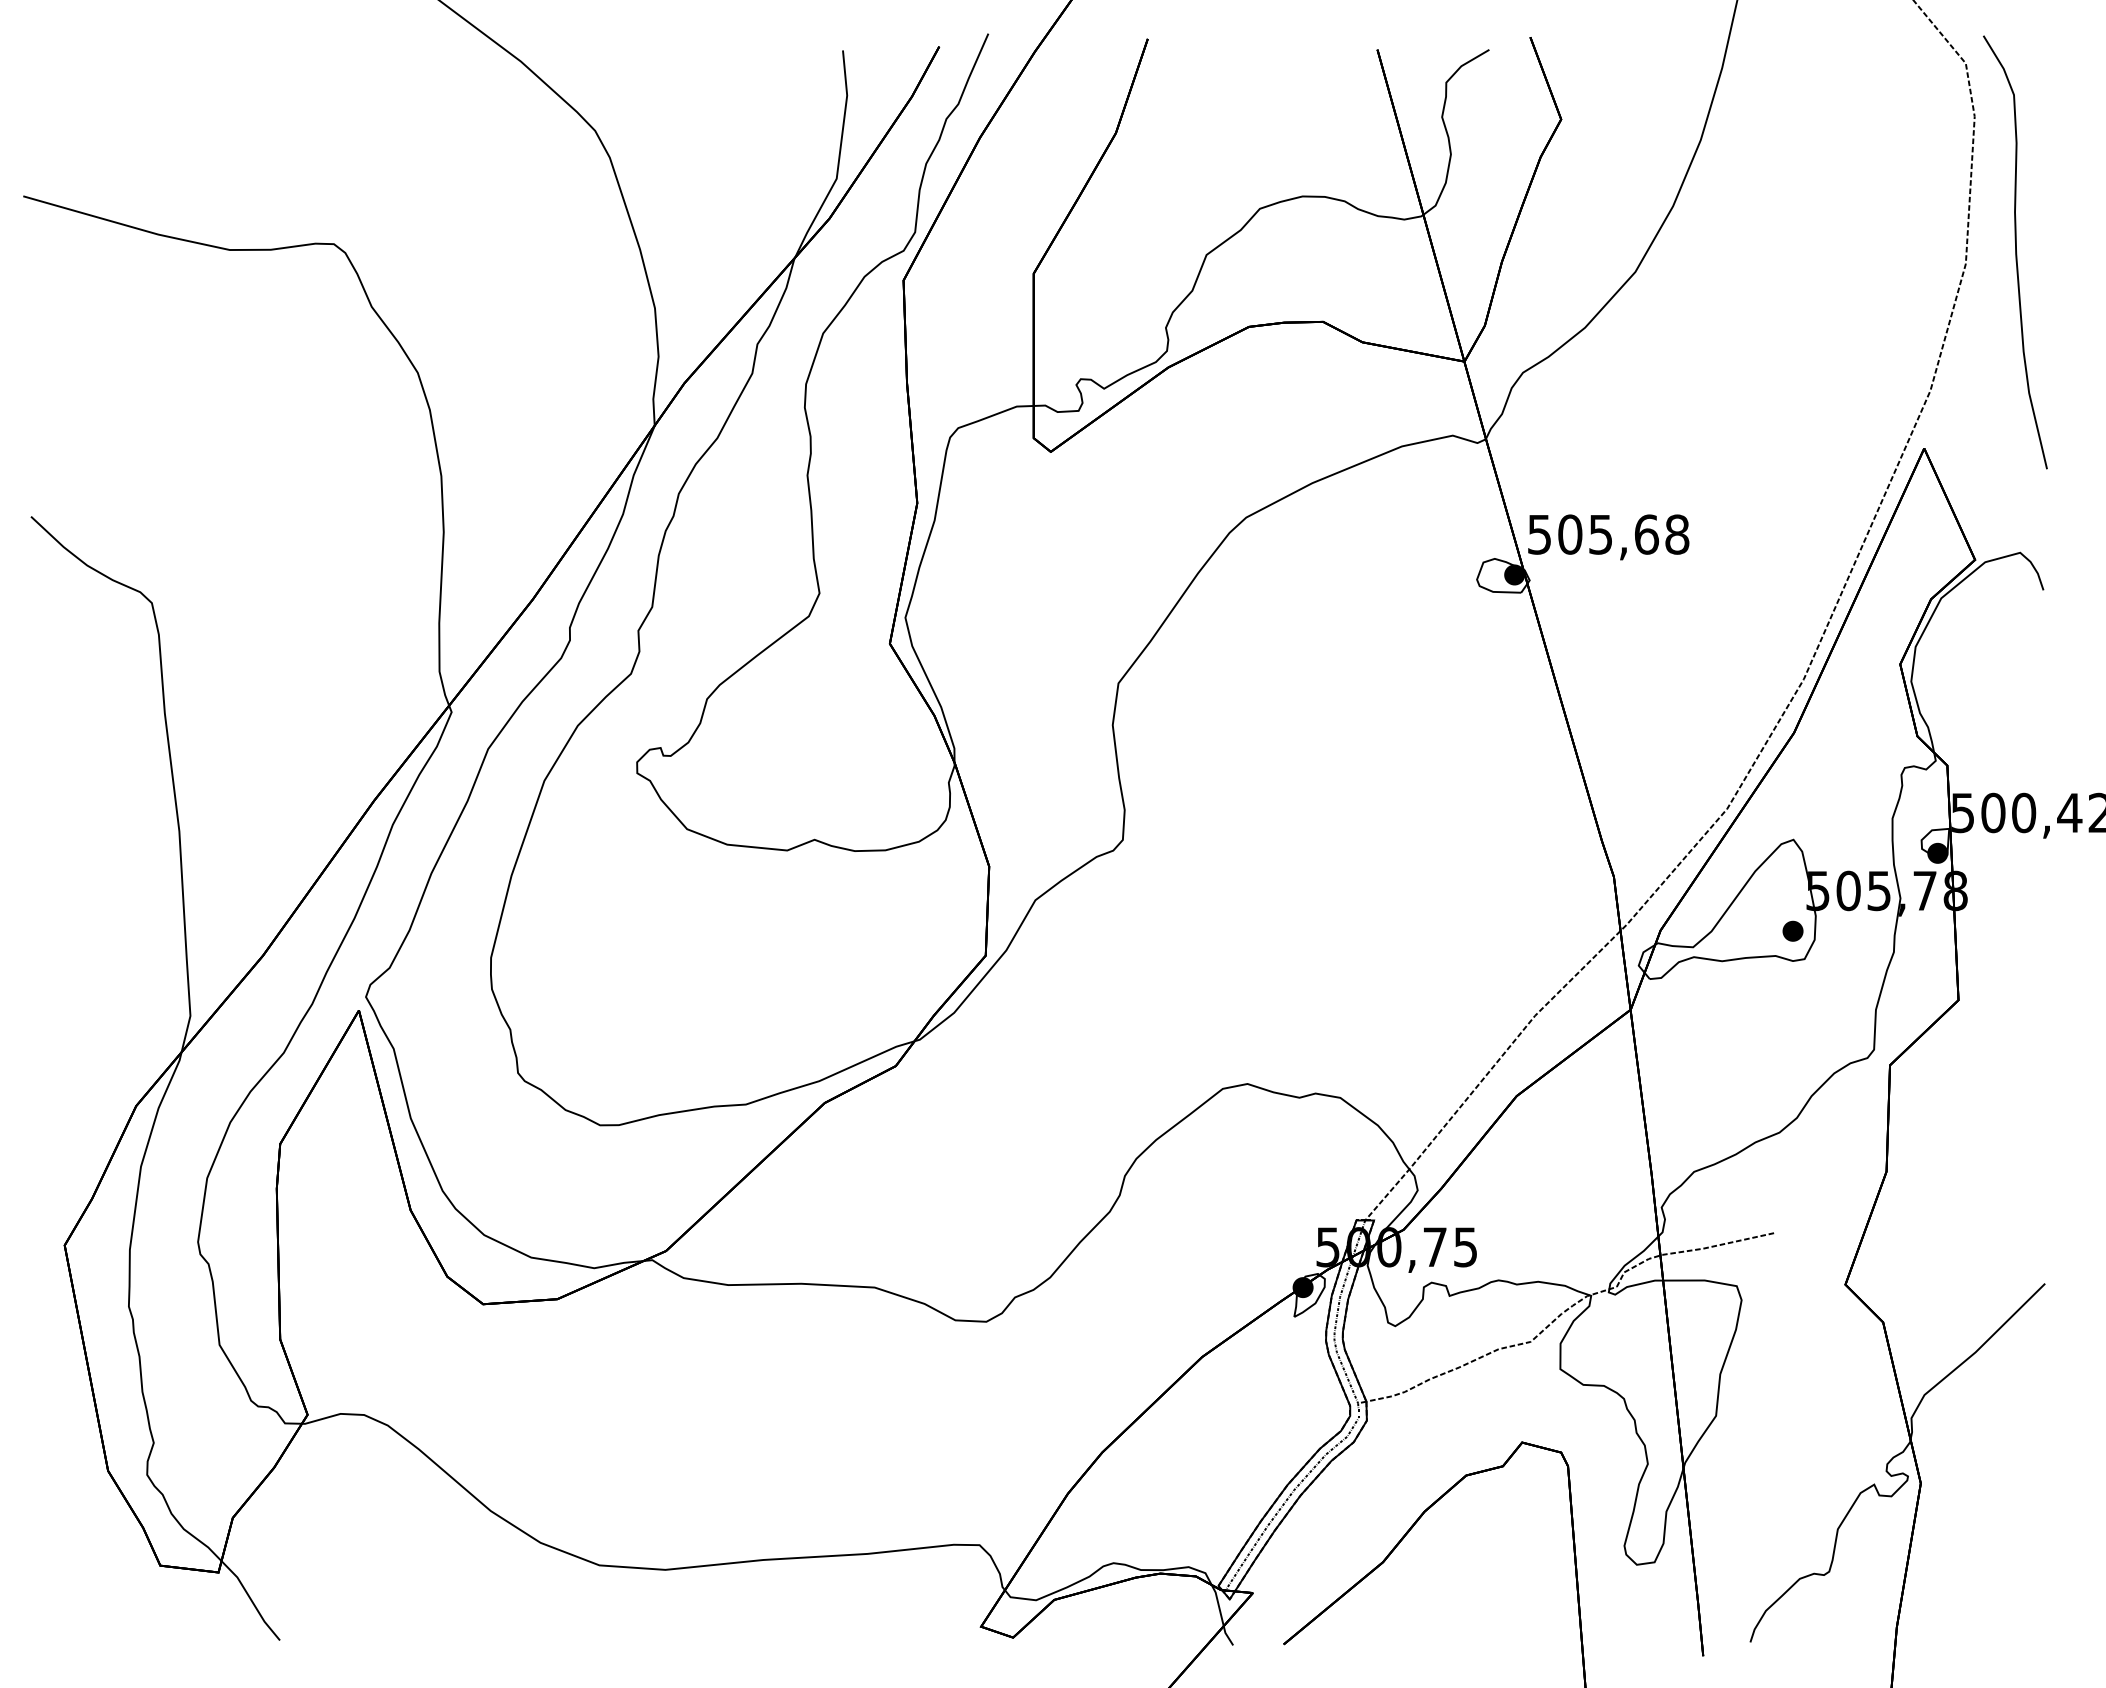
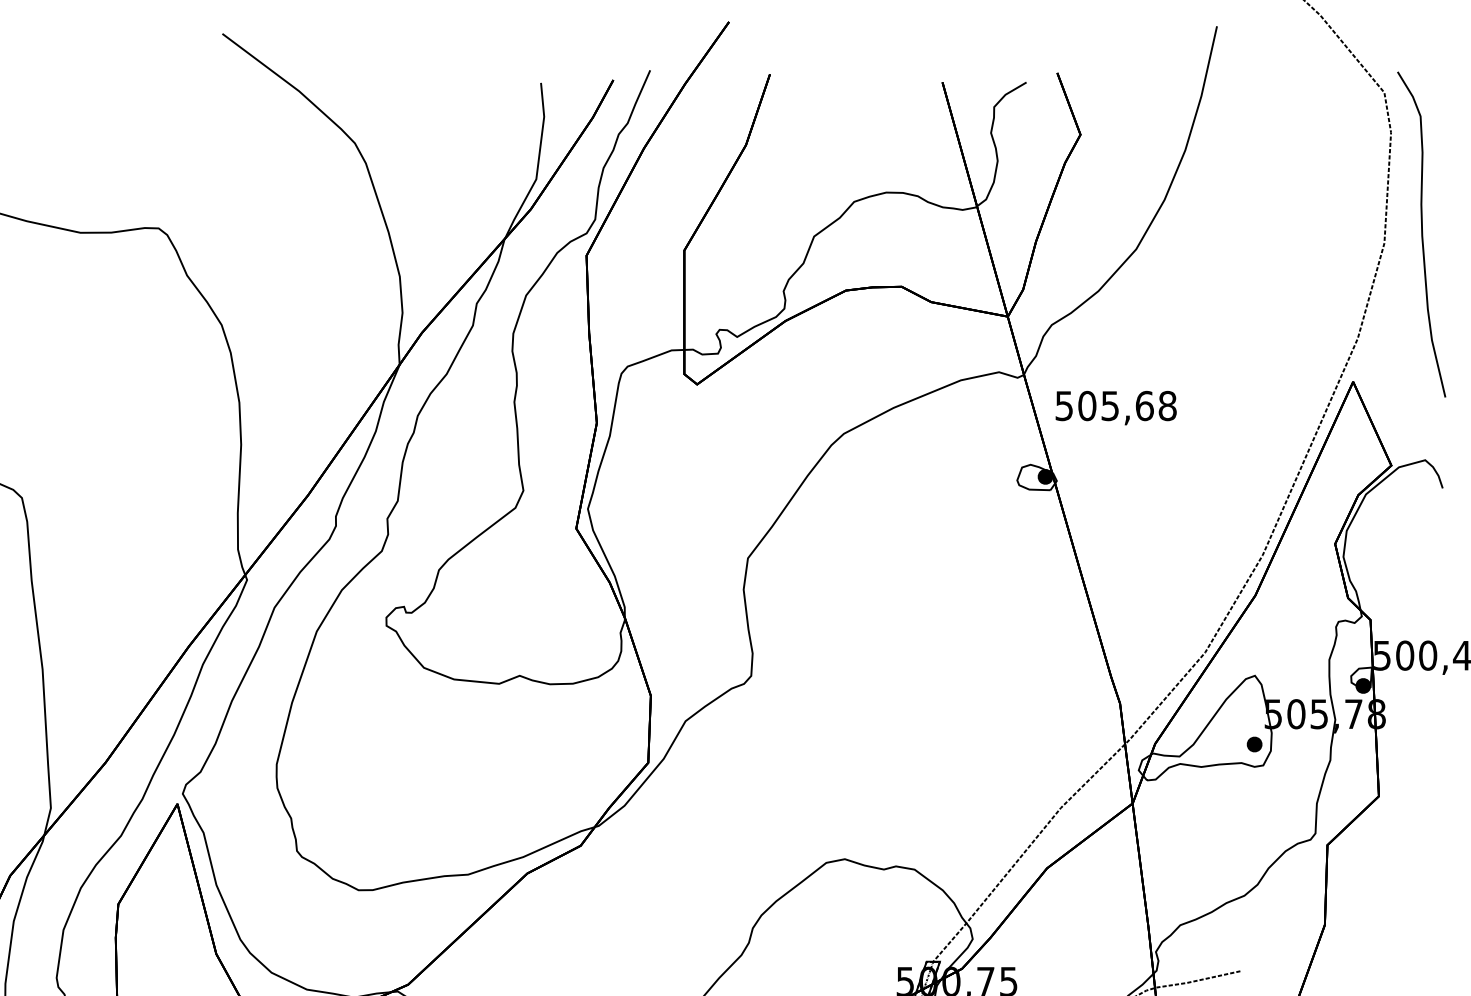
text: (1608, 537) -> (1116, 408), moved

